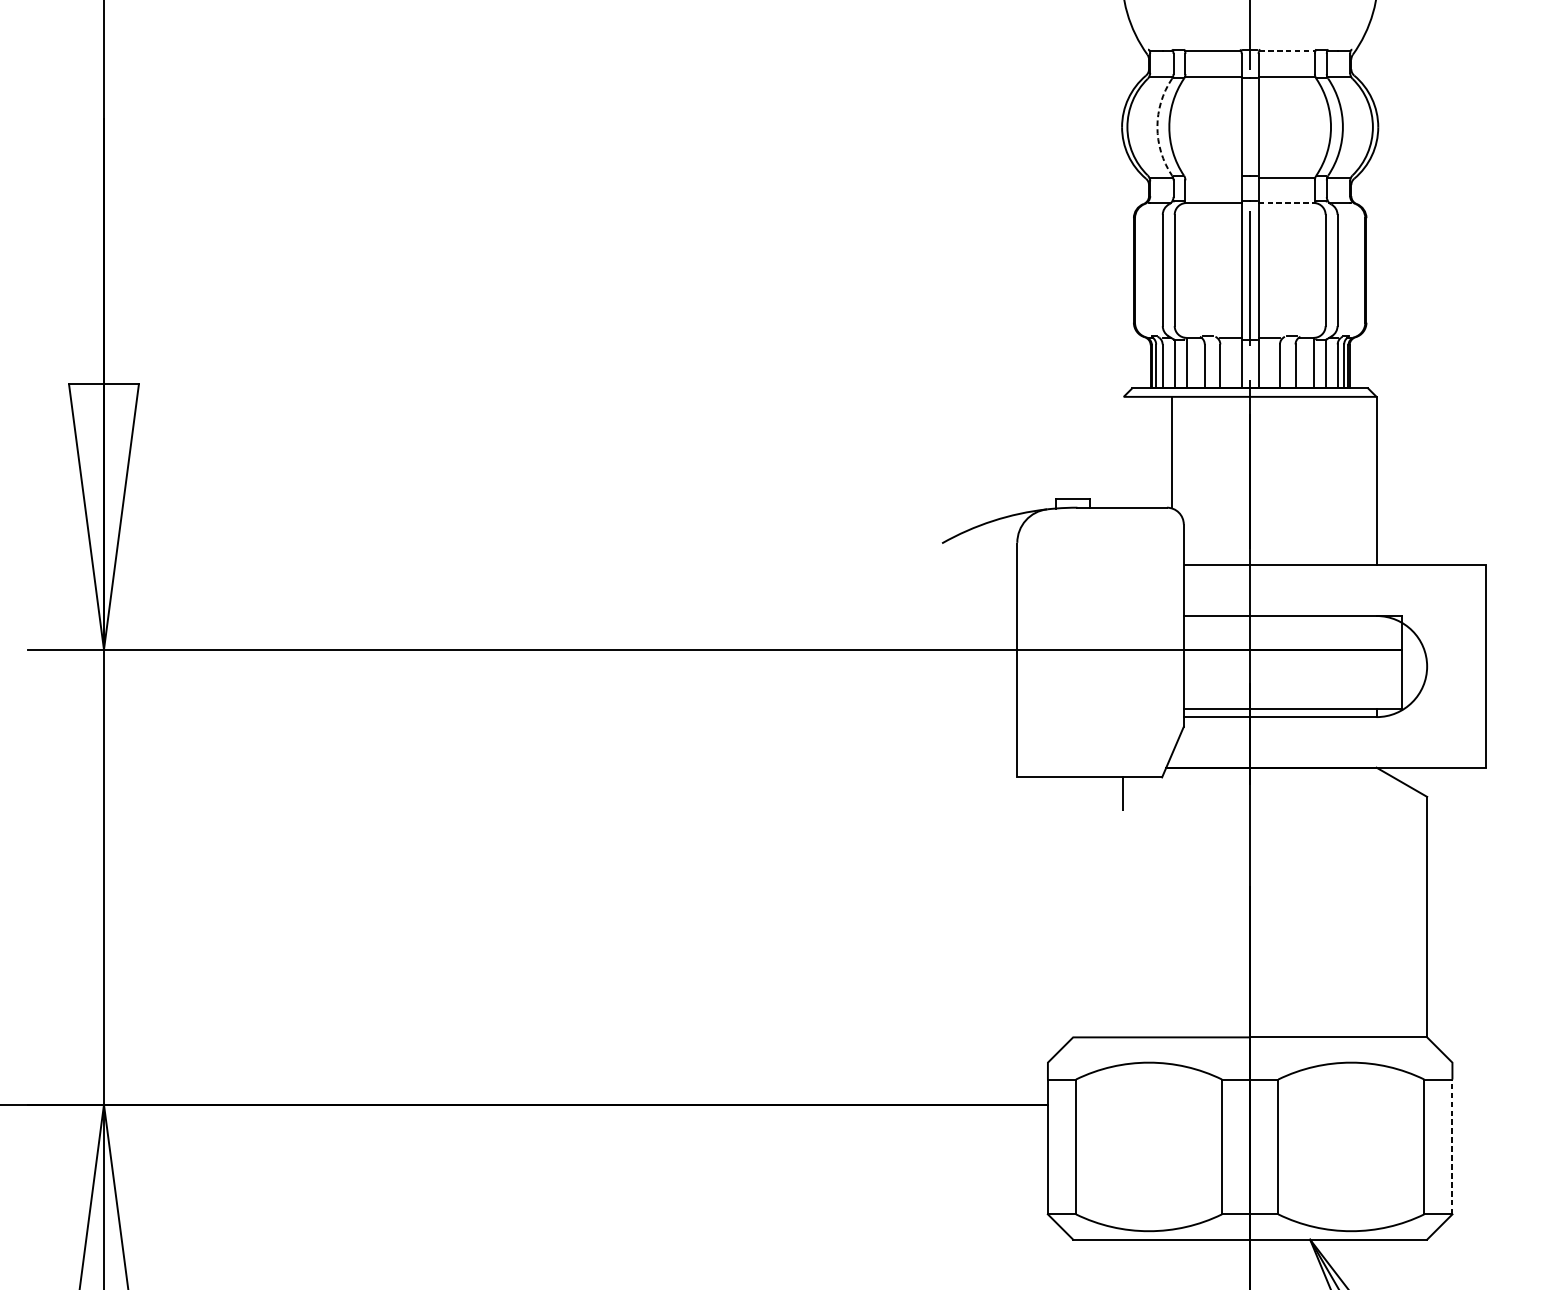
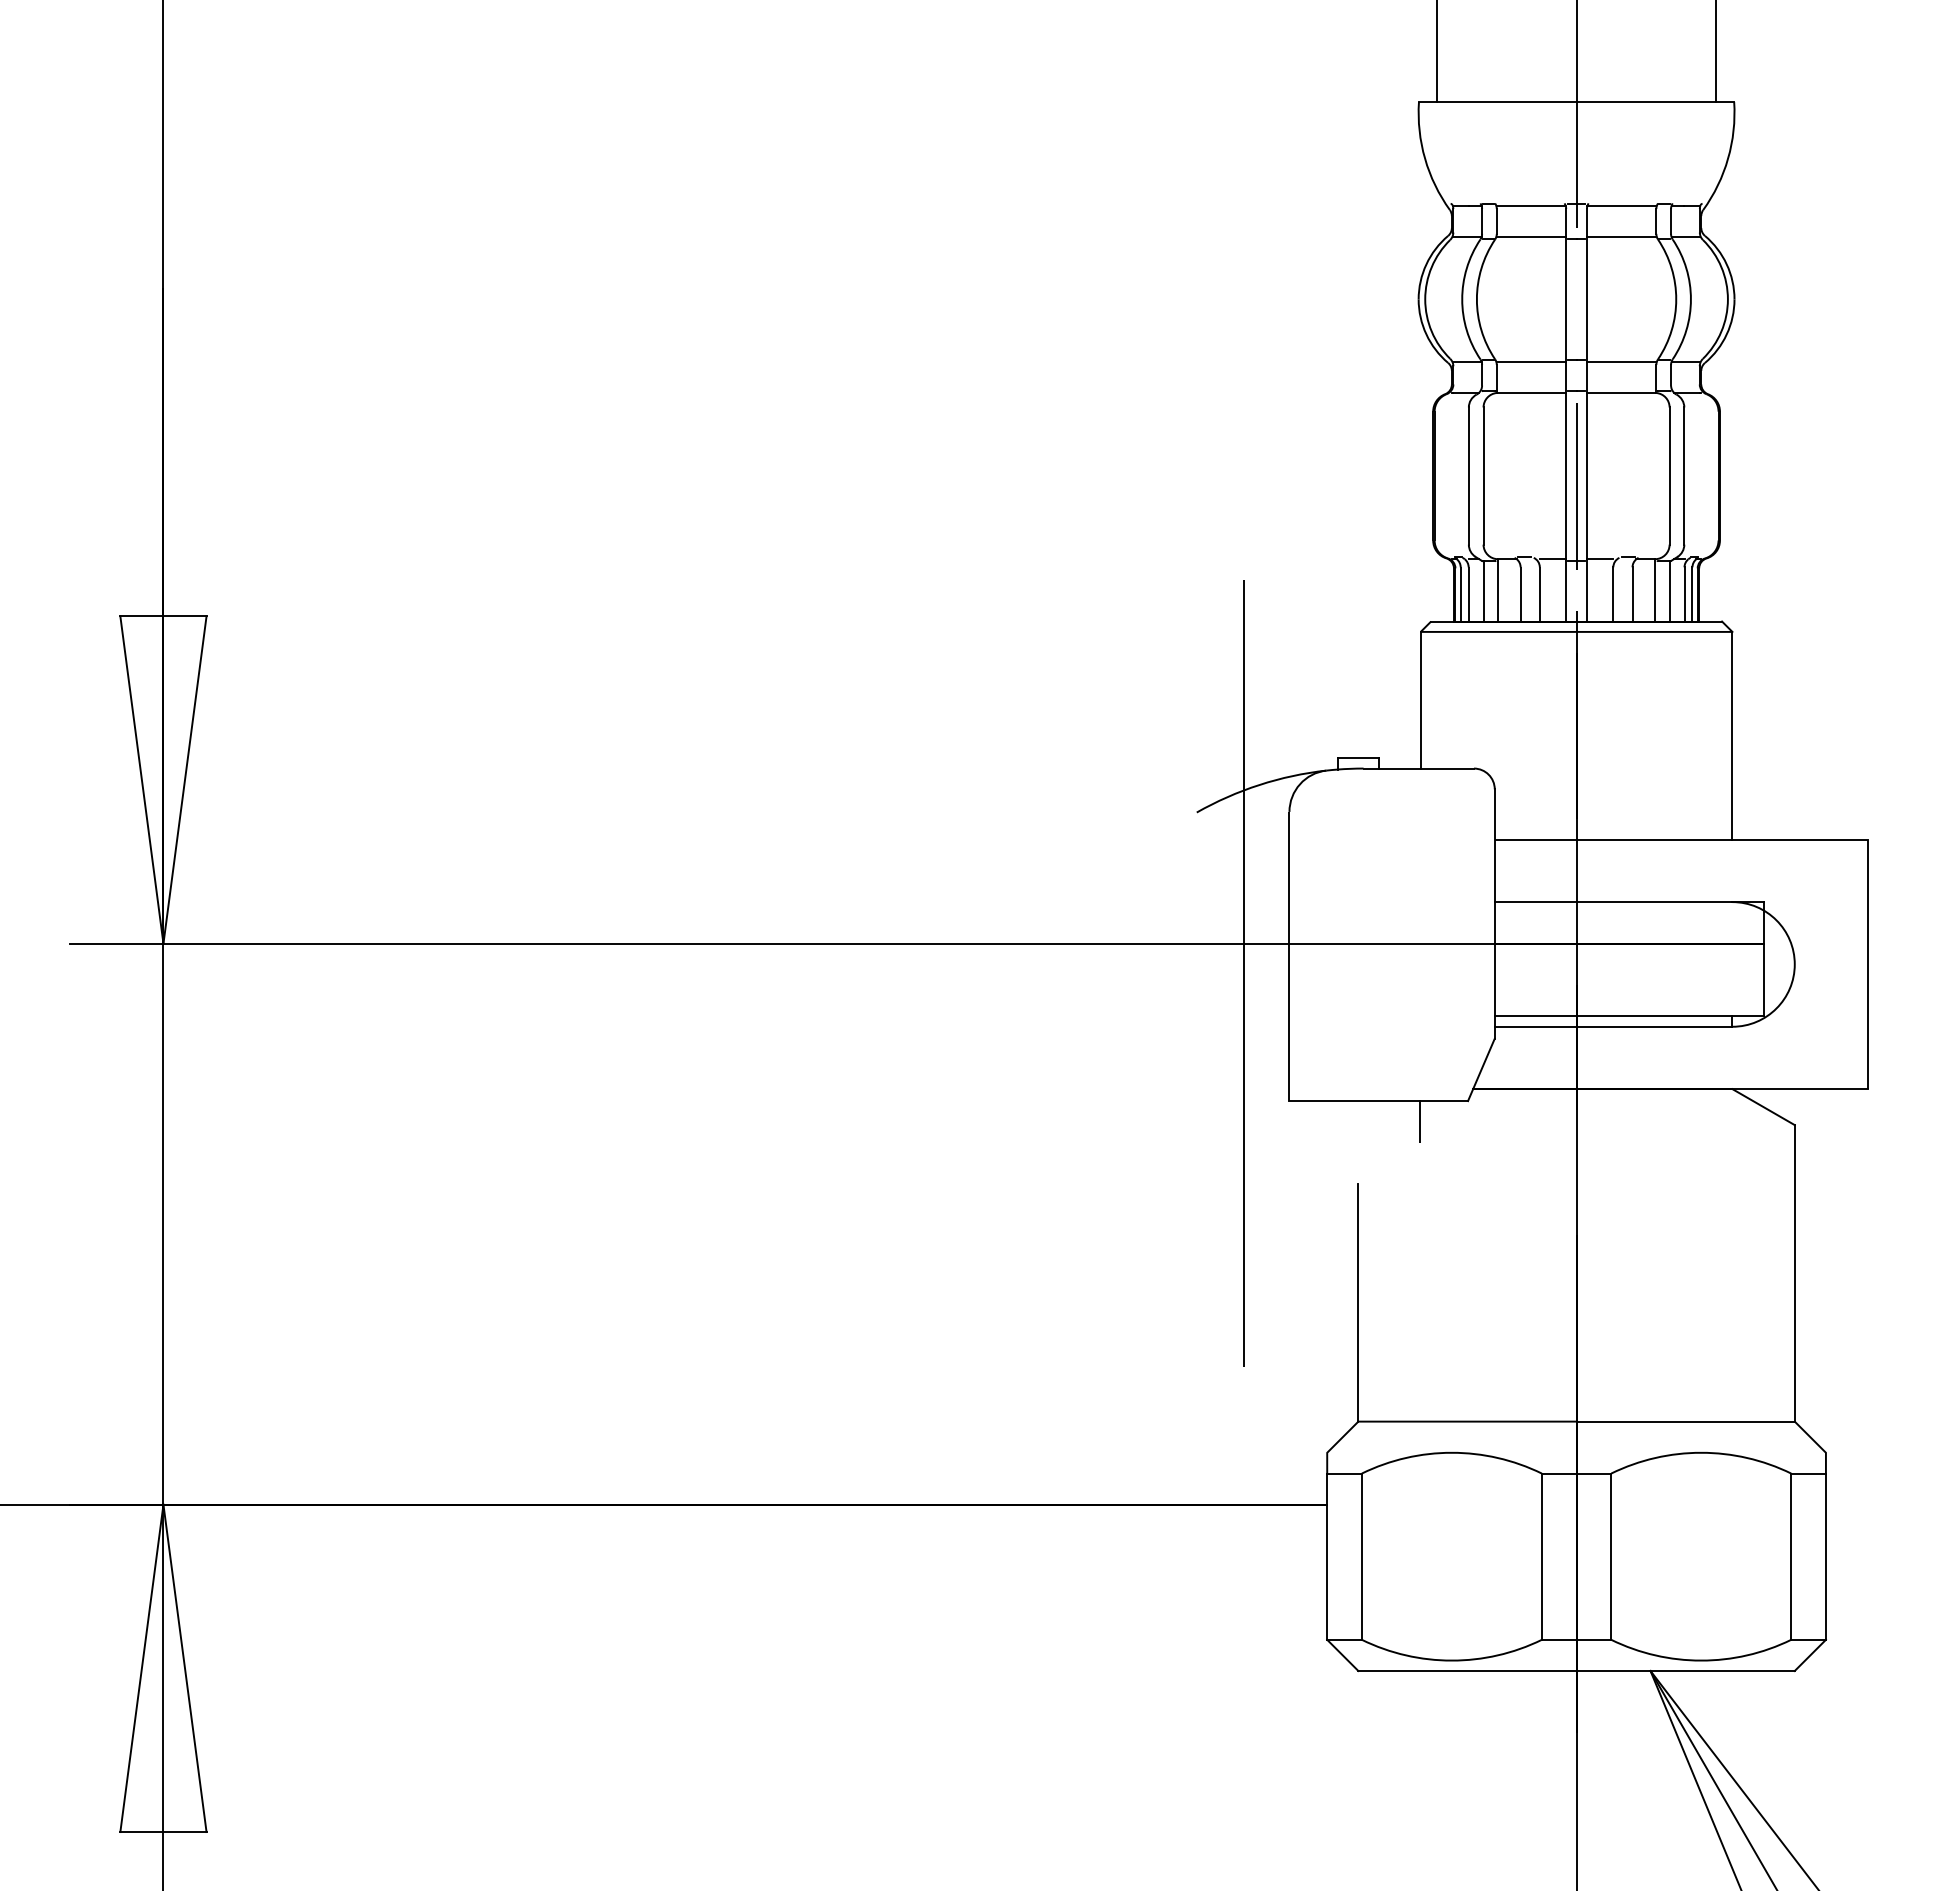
line: (1287, 50) -> (1622, 205), dashed -> solid
arc: (1157, 127) -> (1462, 299), dashed -> solid
line: (1213, 177) -> (1531, 361), added
line: (1286, 202) -> (1621, 392), dashed -> solid
line: (1171, 451) -> (1420, 699), moved
line: (980, 673) -> (1244, 973), added
line: (1073, 940) -> (1358, 1302), added
line: (1452, 1146) -> (1825, 1556), dashed -> solid

